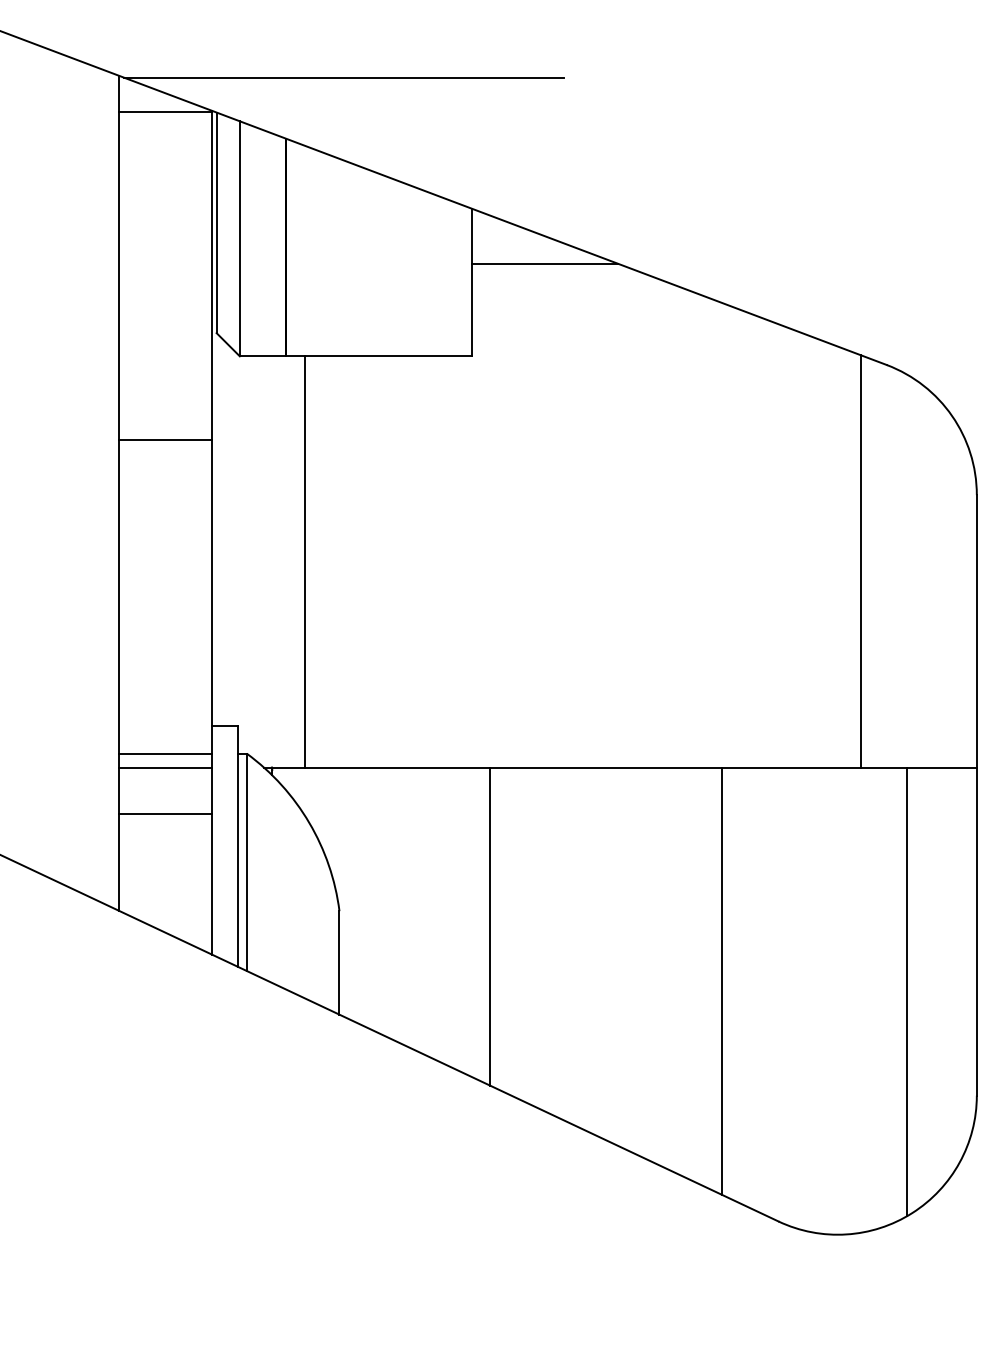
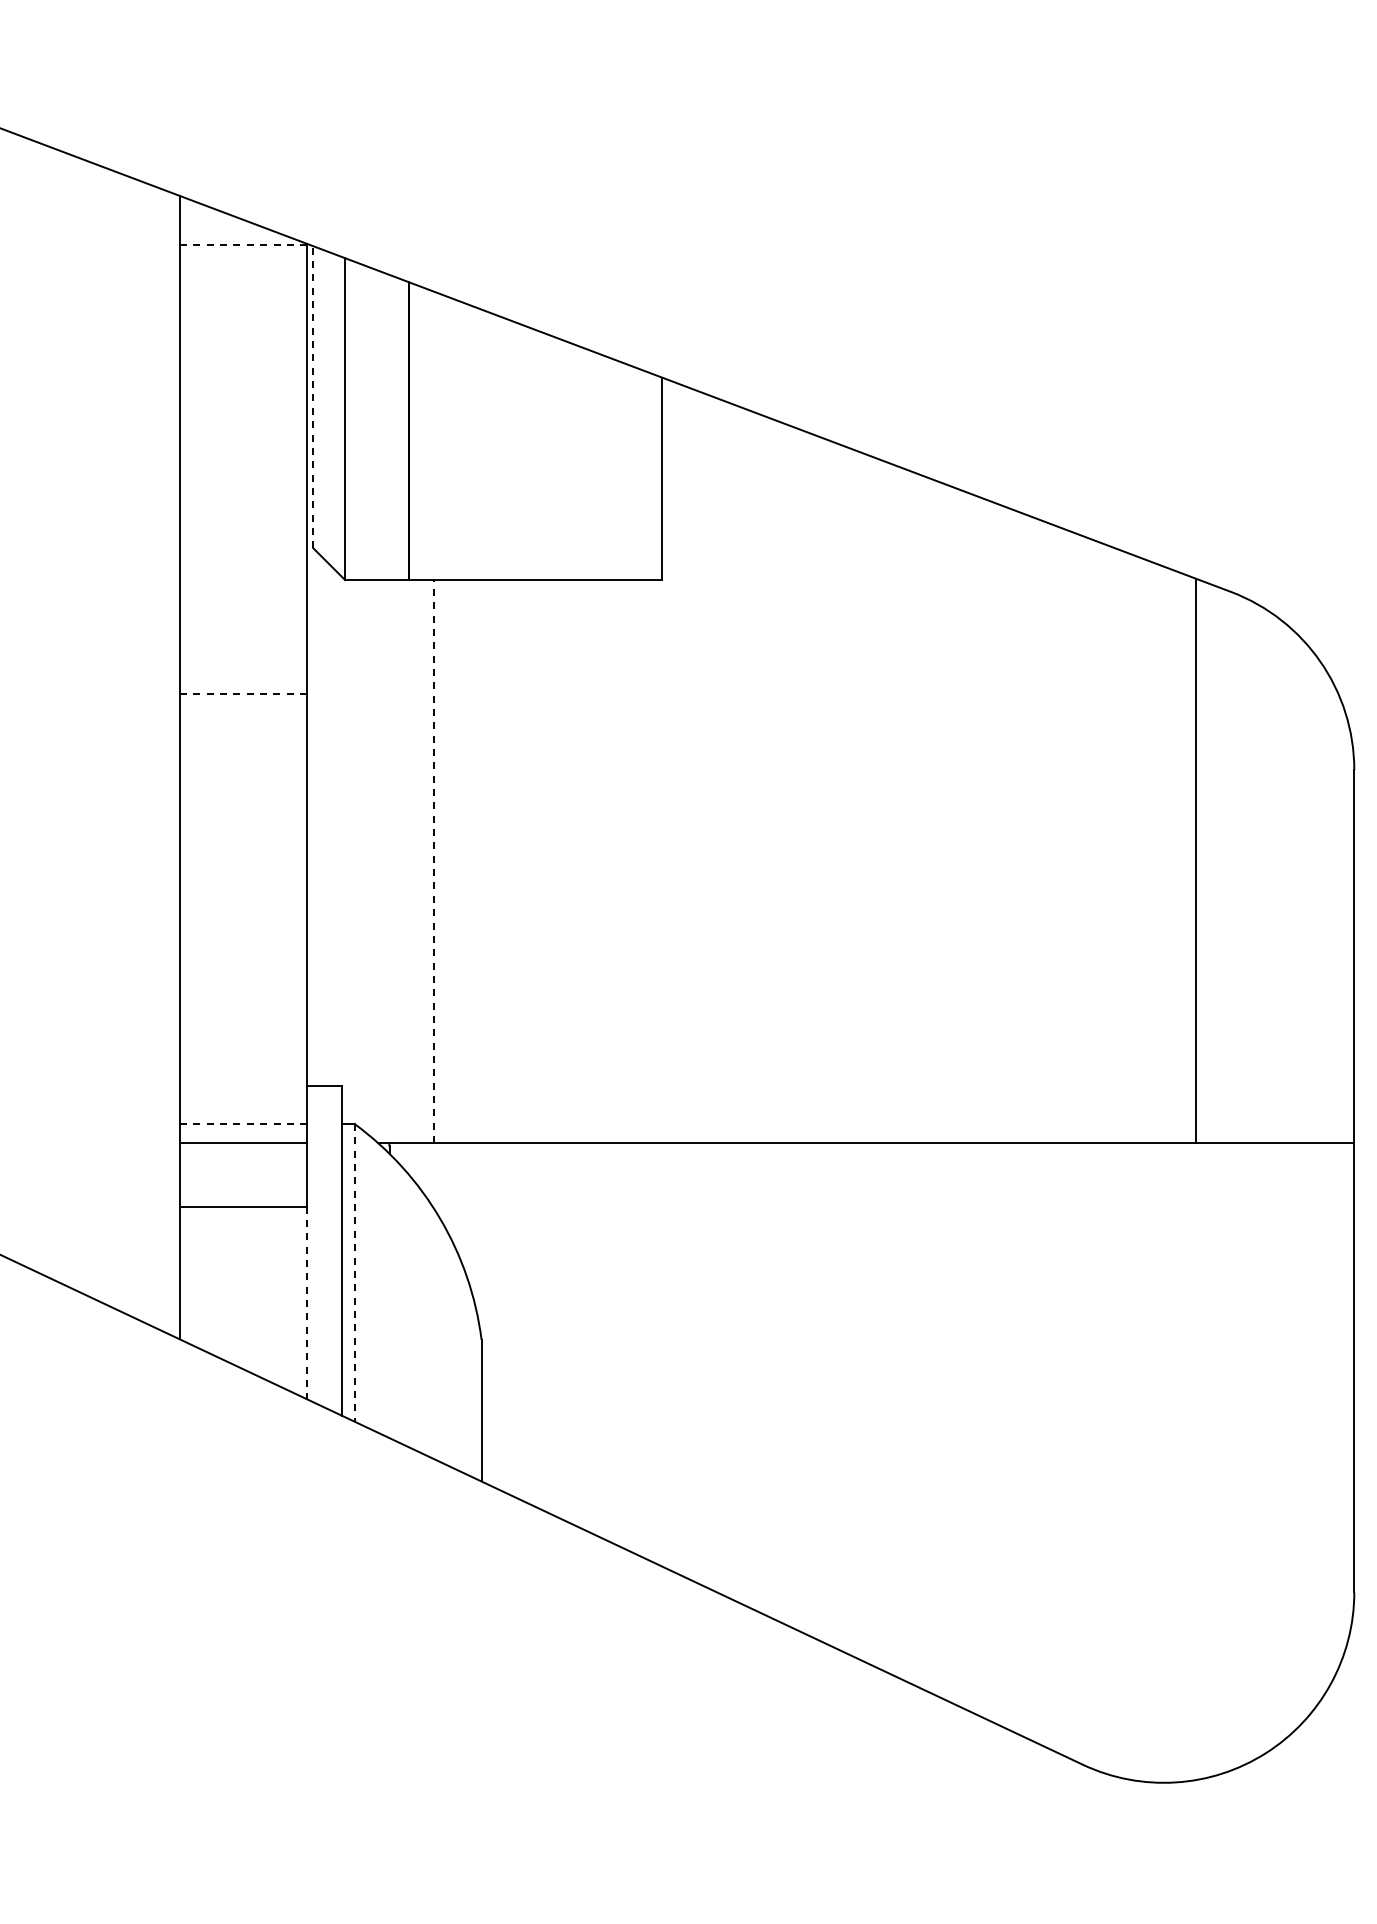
line: (343, 78) -> (487, 199), removed
line: (166, 112) -> (244, 245), solid -> dashed
line: (216, 222) -> (313, 396), solid -> dashed
line: (544, 263) -> (762, 453), removed
line: (165, 439) -> (243, 694), solid -> dashed
line: (304, 561) -> (433, 861), solid -> dashed
line: (166, 753) -> (244, 1124), solid -> dashed
line: (246, 862) -> (354, 1272), solid -> dashed
line: (212, 884) -> (307, 1303), solid -> dashed
line: (489, 926) -> (687, 1360), removed
line: (722, 981) -> (1005, 1435), removed
line: (907, 992) -> (1259, 1450), removed

